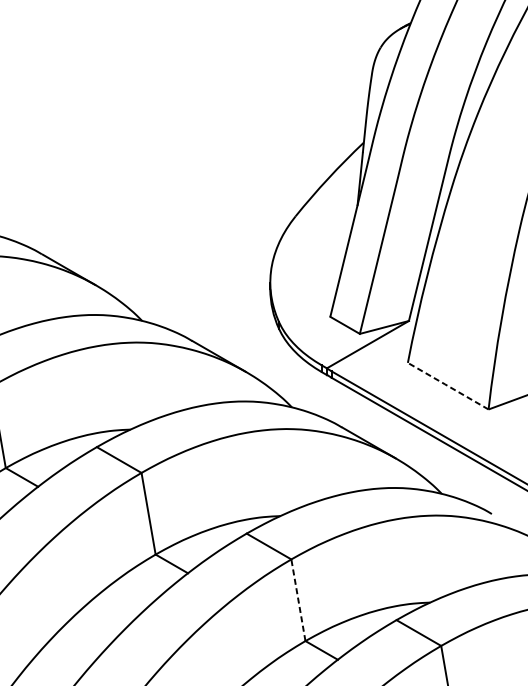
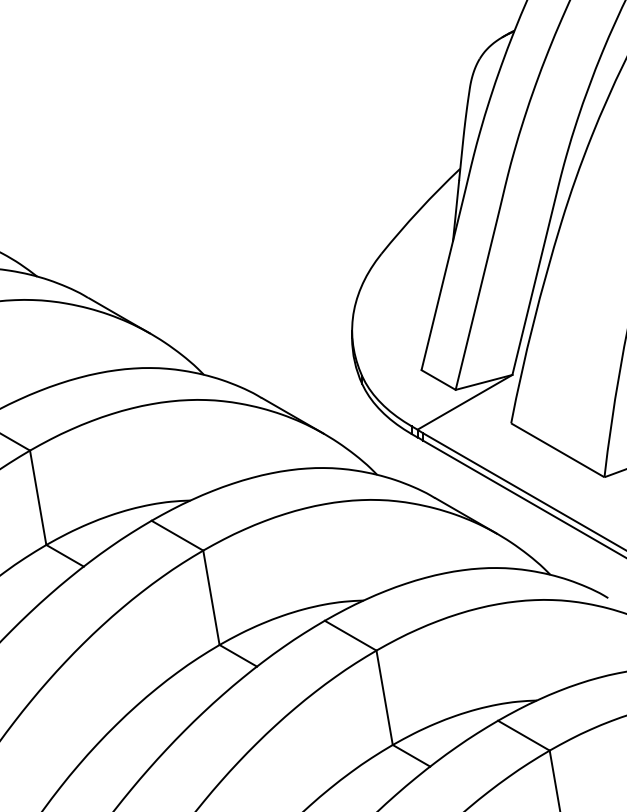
line: (448, 386) -> (558, 450), dashed -> solid
line: (298, 599) -> (384, 697), dashed -> solid

